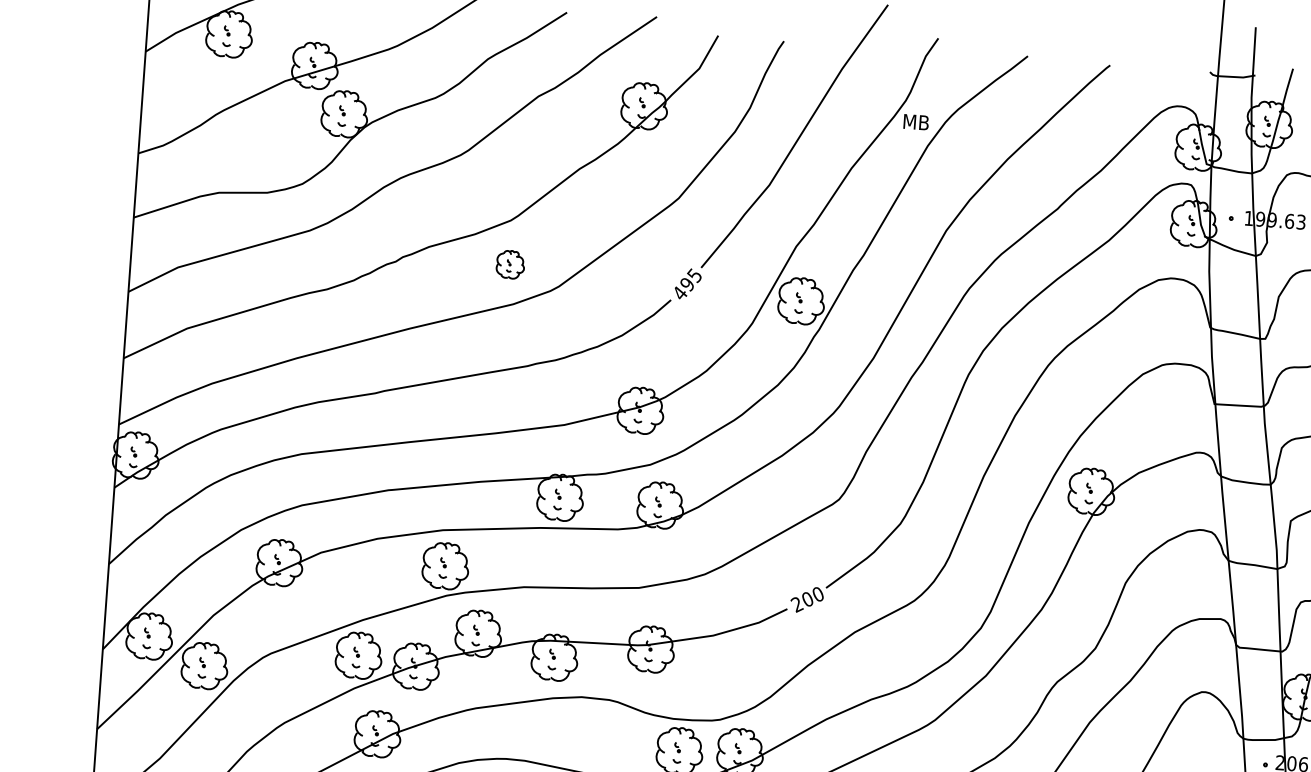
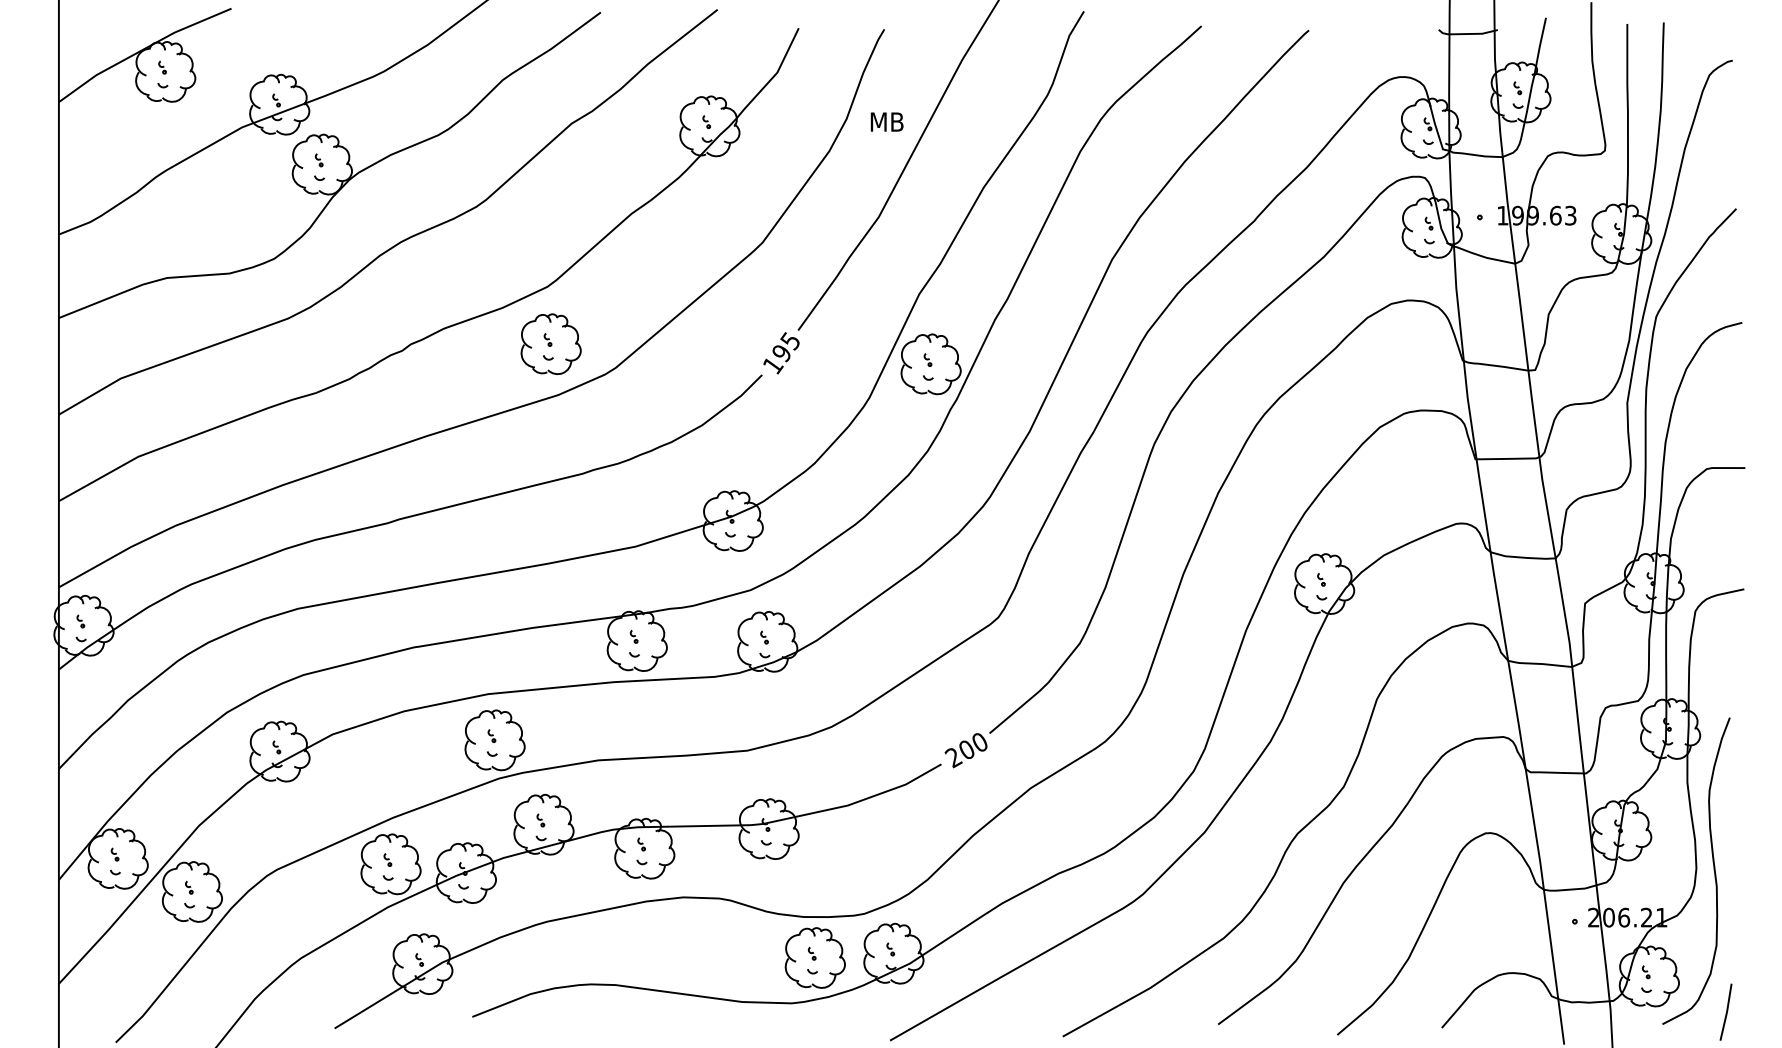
text: (915, 121) -> (886, 121), moved
part: (510, 264) -> (550, 343), size x1.67
text: (680, 293) -> (773, 365), 495 -> 195

